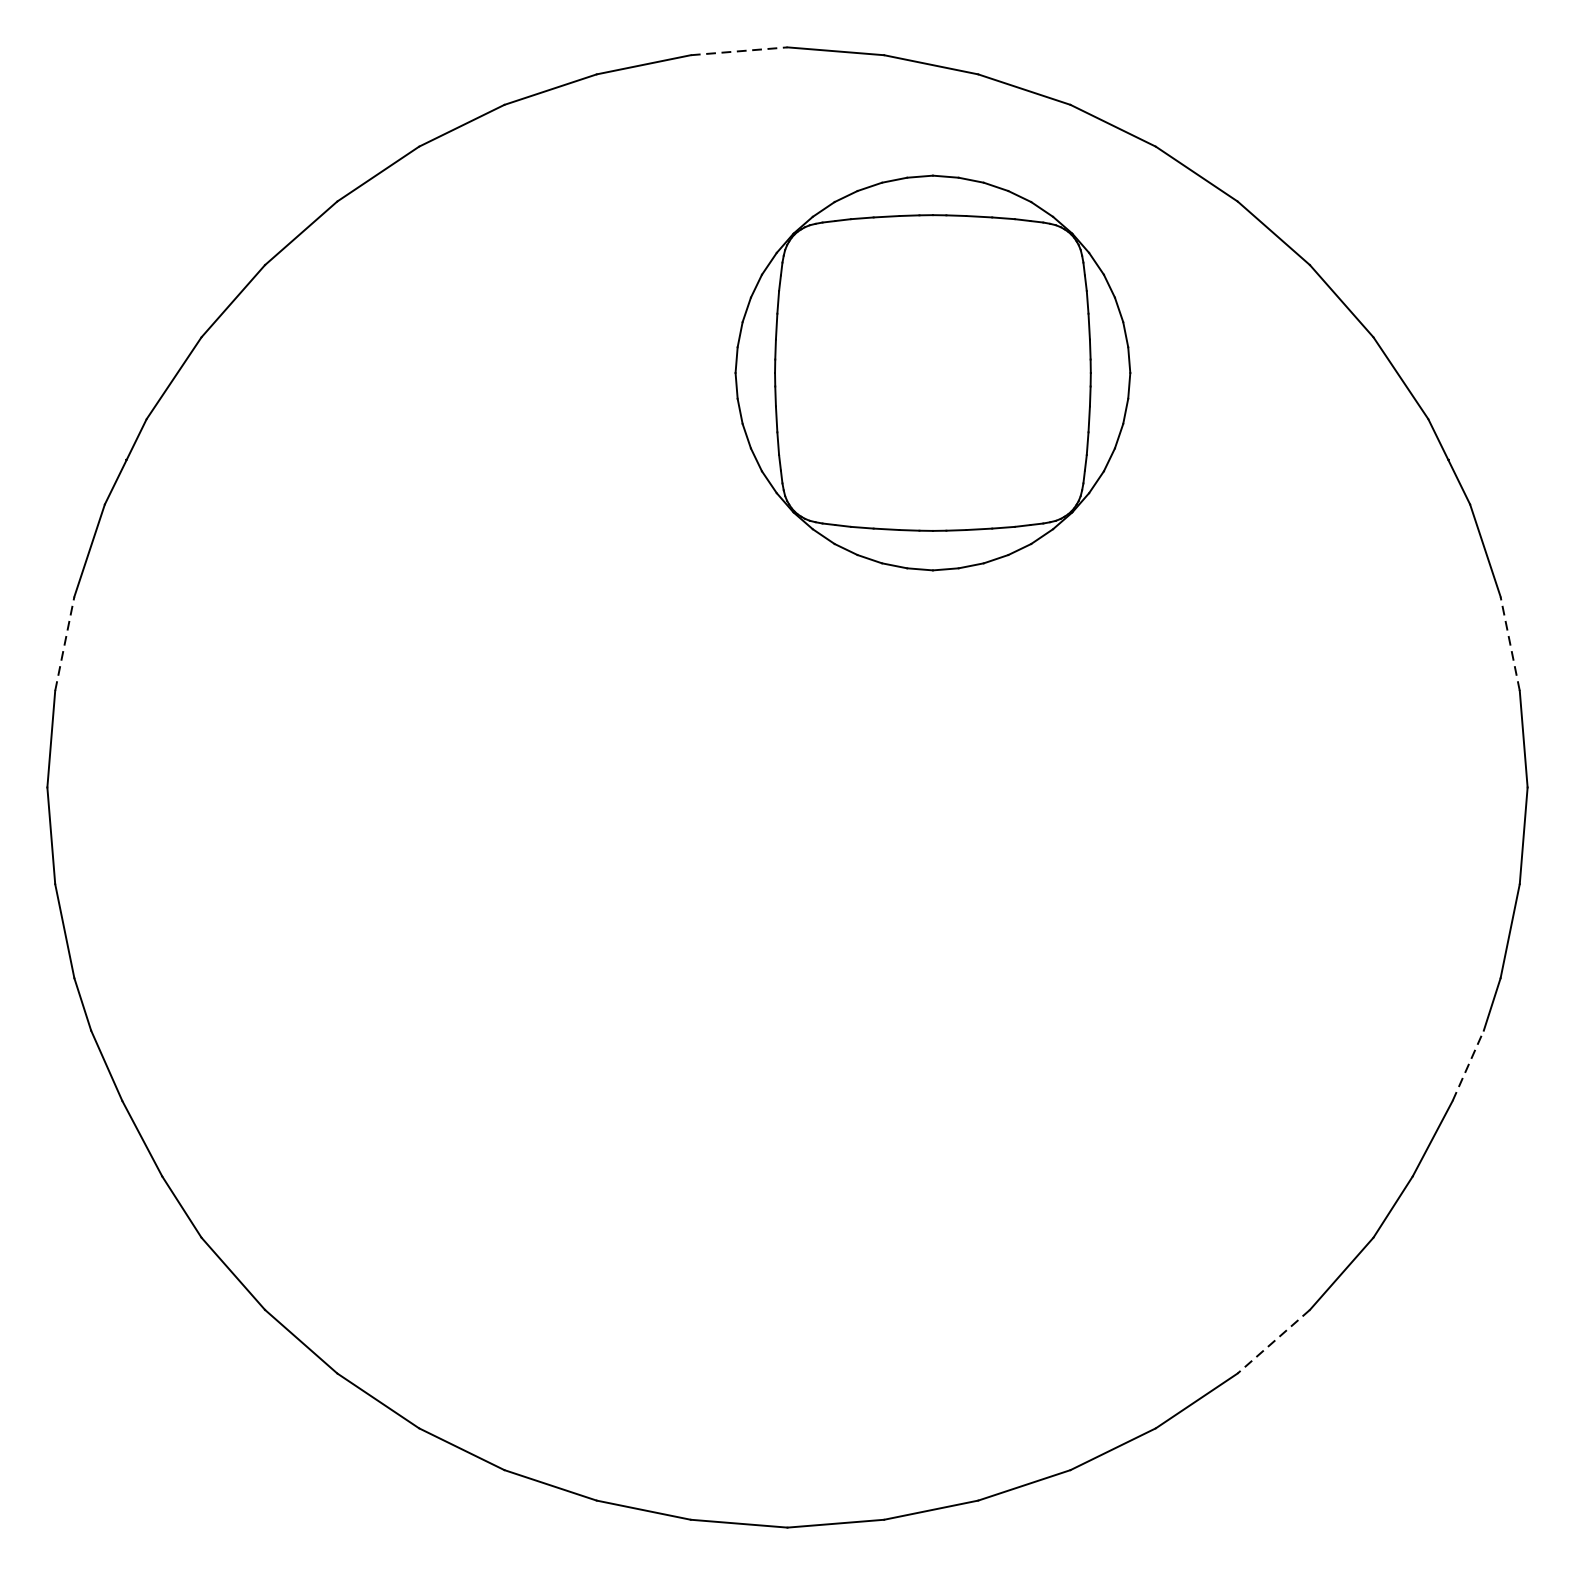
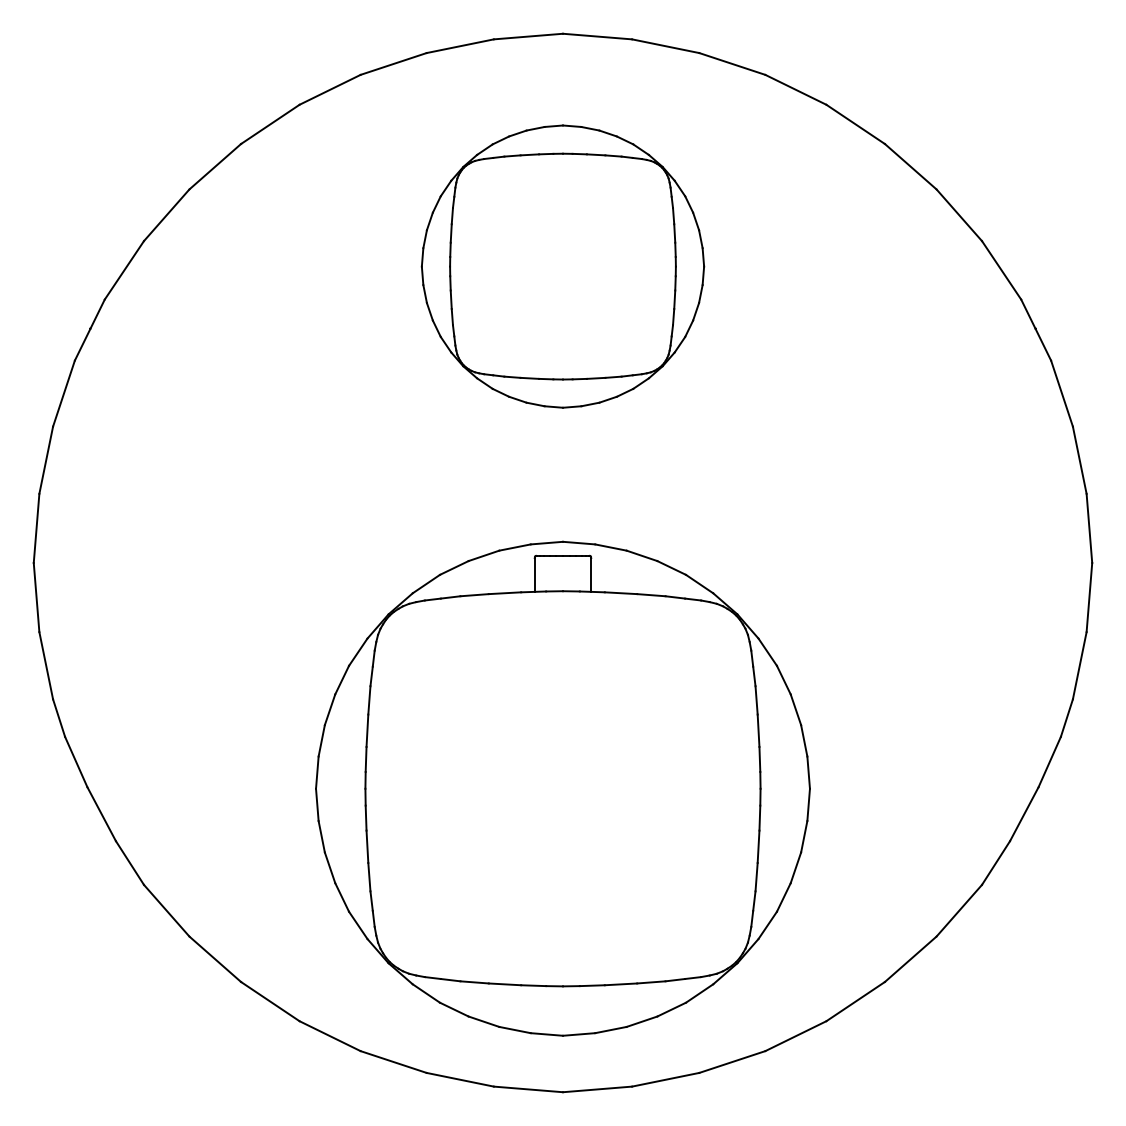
line: (739, 51) -> (528, 36), dashed -> solid
part: (932, 372) -> (562, 266), moved
line: (65, 642) -> (46, 459), dashed -> solid
line: (1509, 642) -> (1079, 459), dashed -> solid
line: (1467, 1066) -> (1049, 762), dashed -> solid
part: (786, 1102) -> (562, 788), added
line: (1273, 1342) -> (910, 959), dashed -> solid

